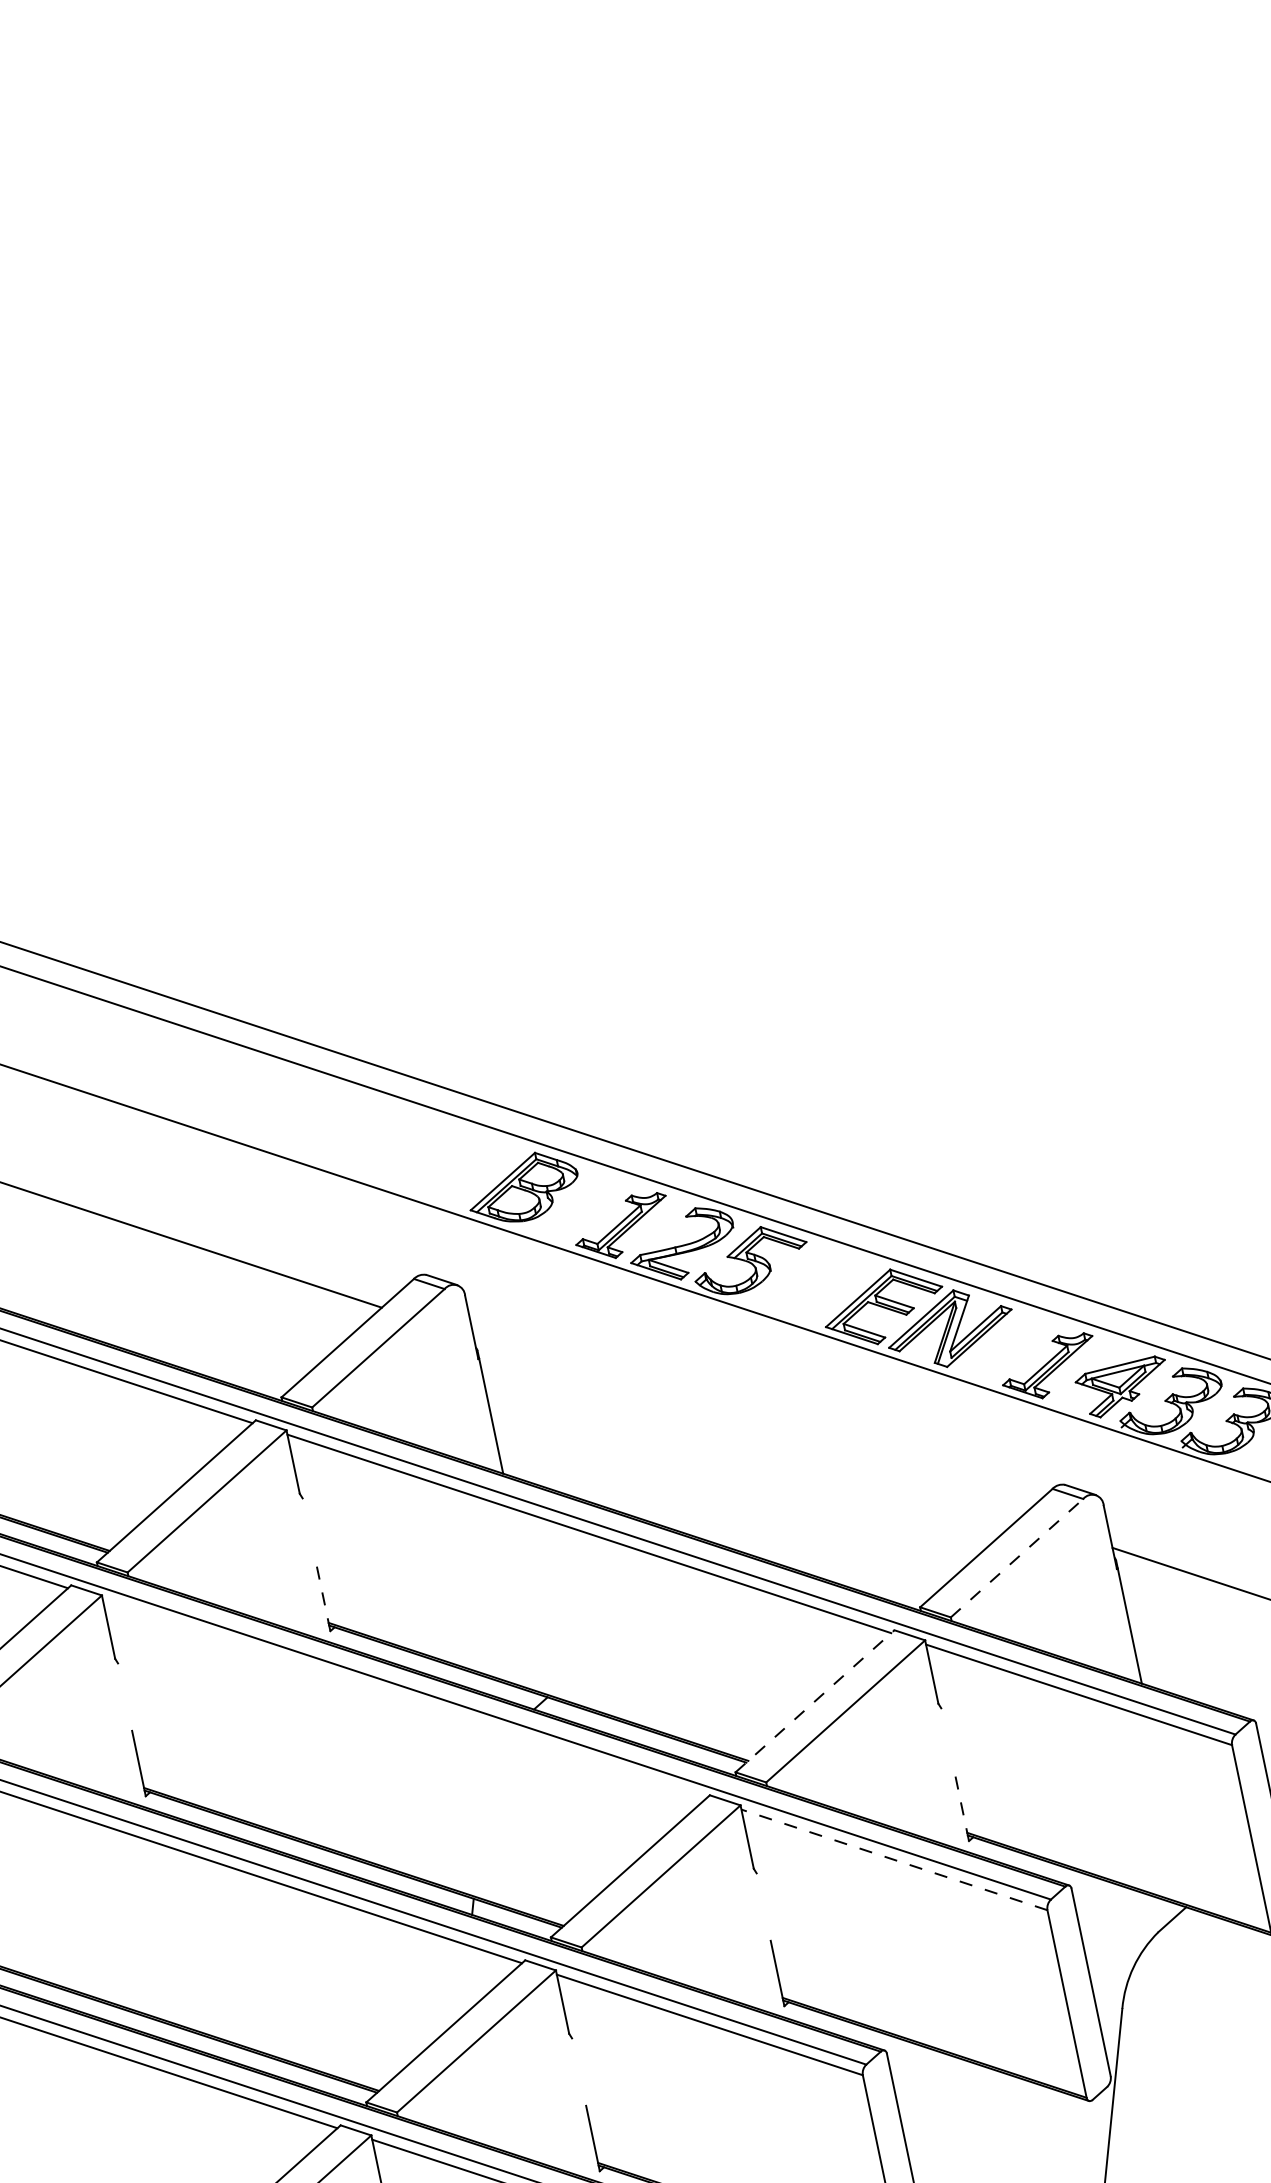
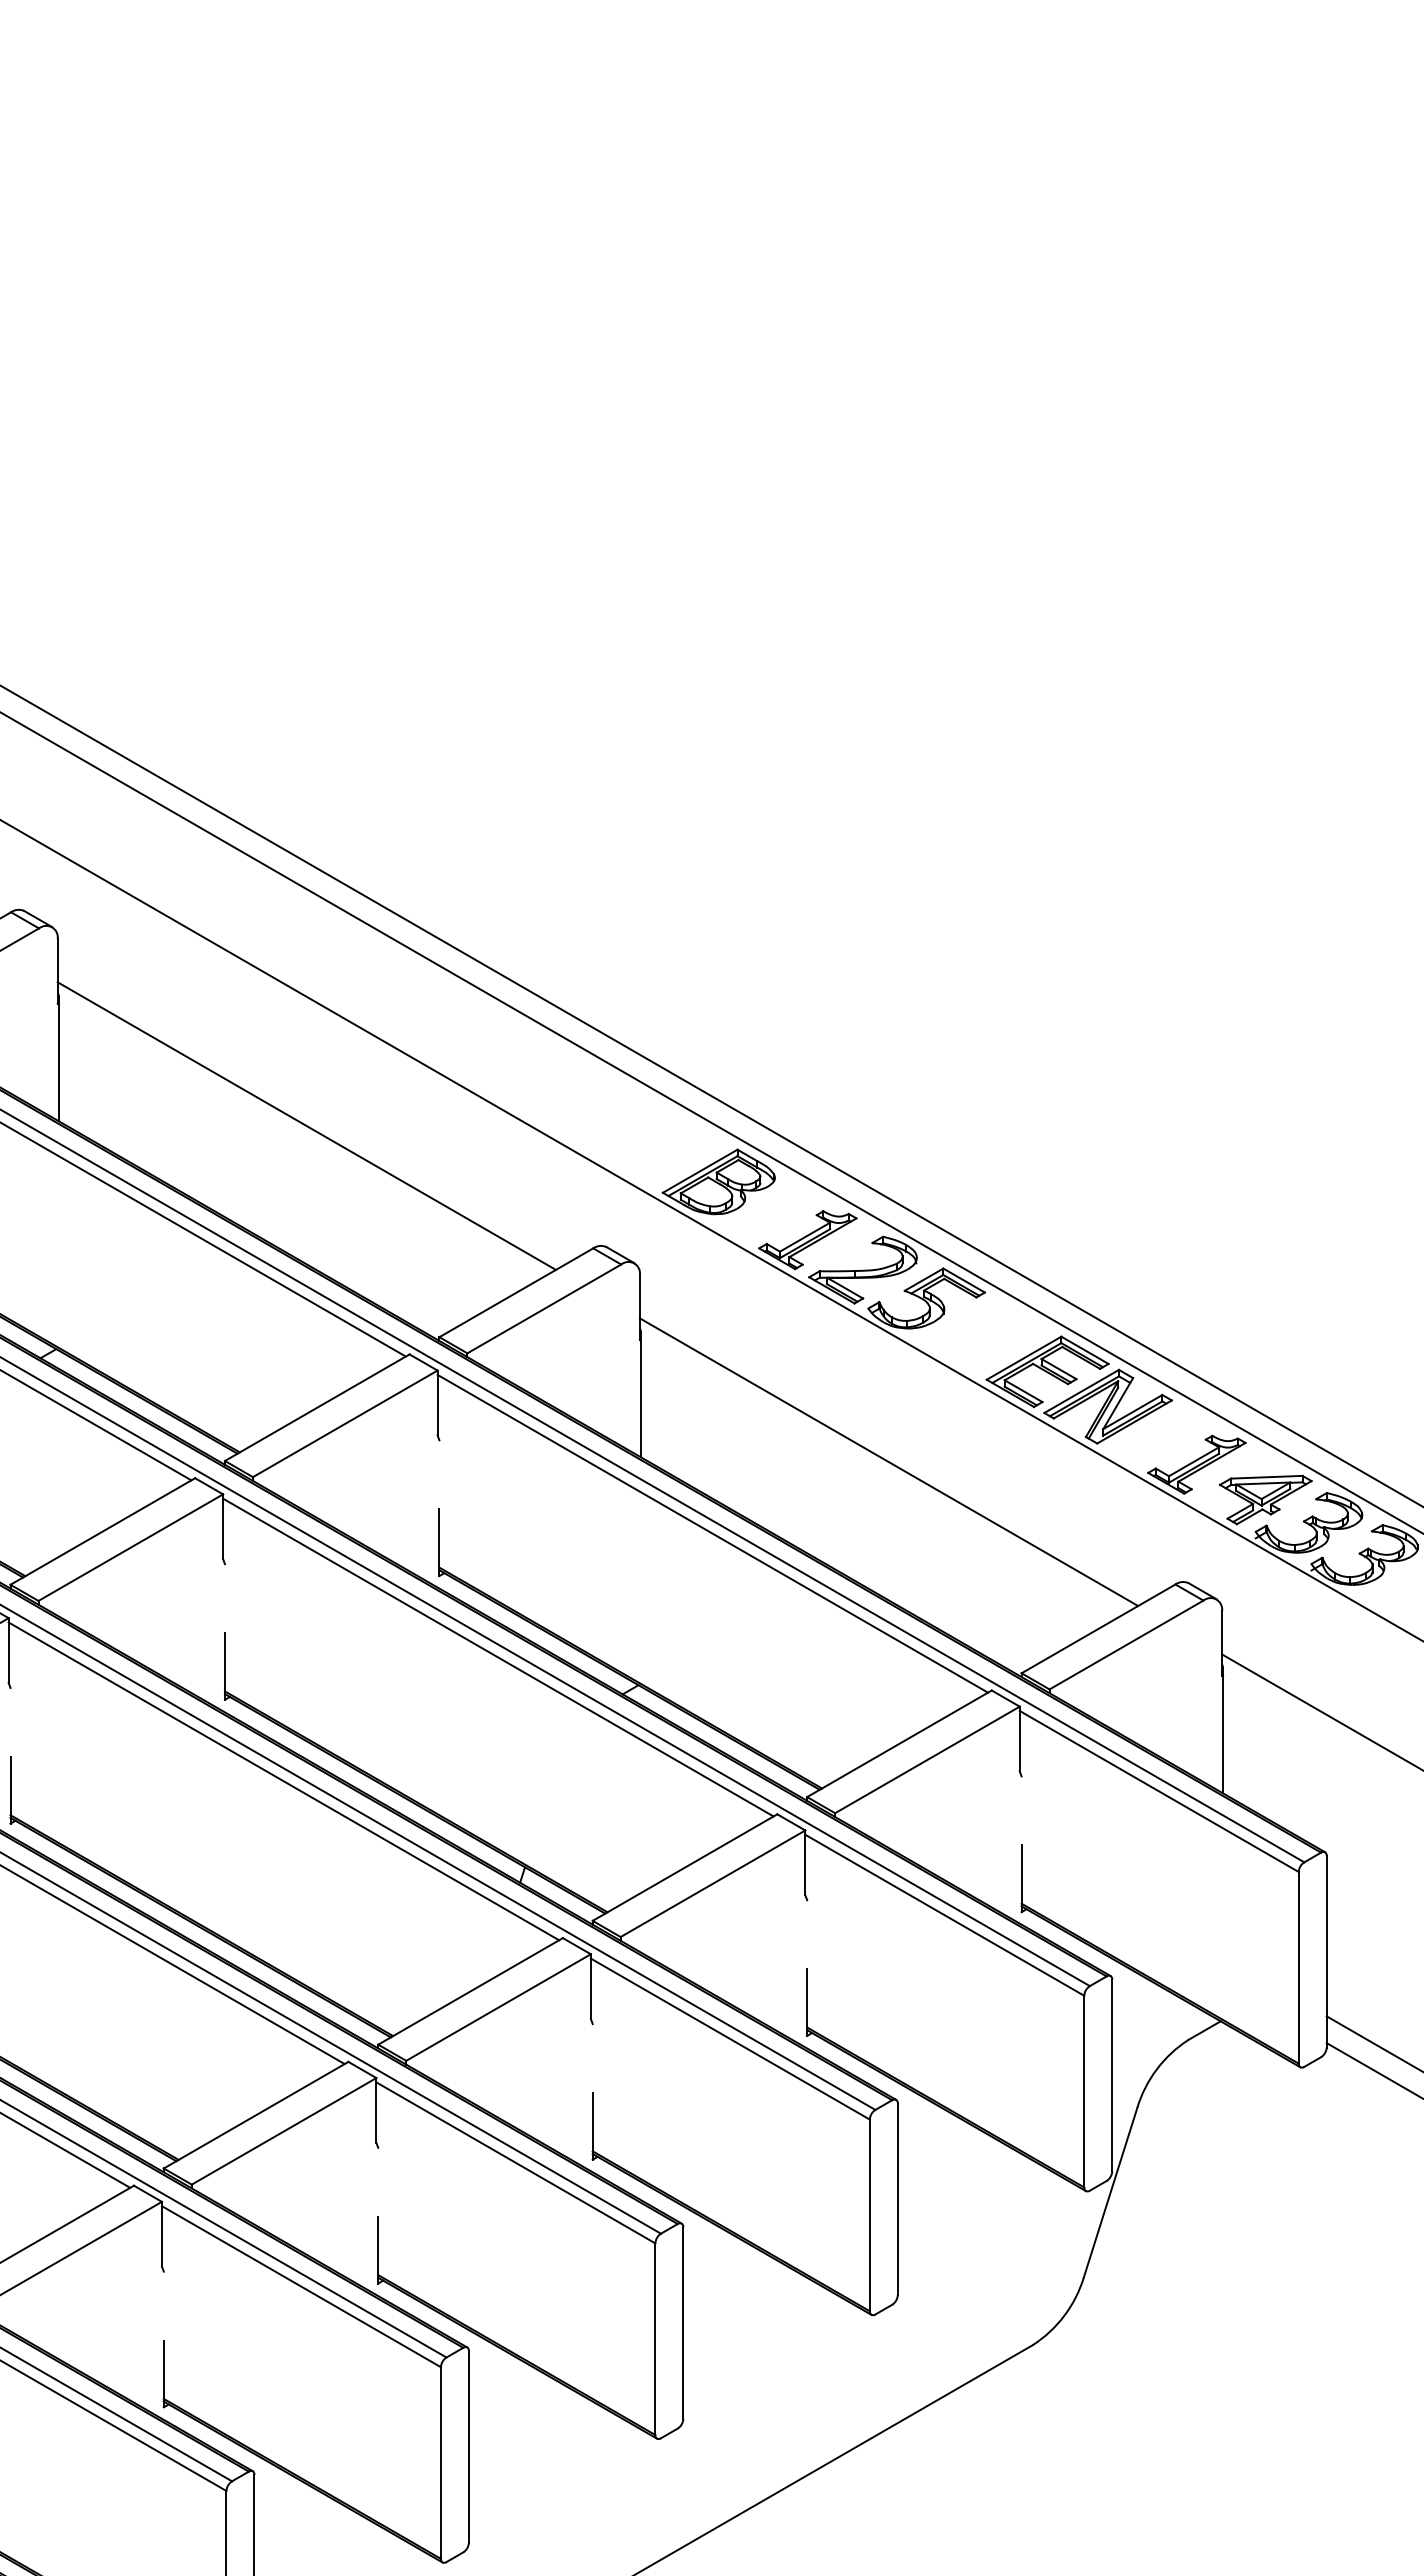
line: (746, 1428) -> (888, 1462), added
line: (1017, 1558) -> (1126, 1645), dashed -> solid
line: (323, 1598) -> (439, 1542), dashed -> solid
line: (404, 1698) -> (498, 1657), added
line: (814, 1701) -> (899, 1743), dashed -> solid
line: (962, 1808) -> (1021, 1878), dashed -> solid
line: (894, 1860) -> (944, 1915), dashed -> solid

